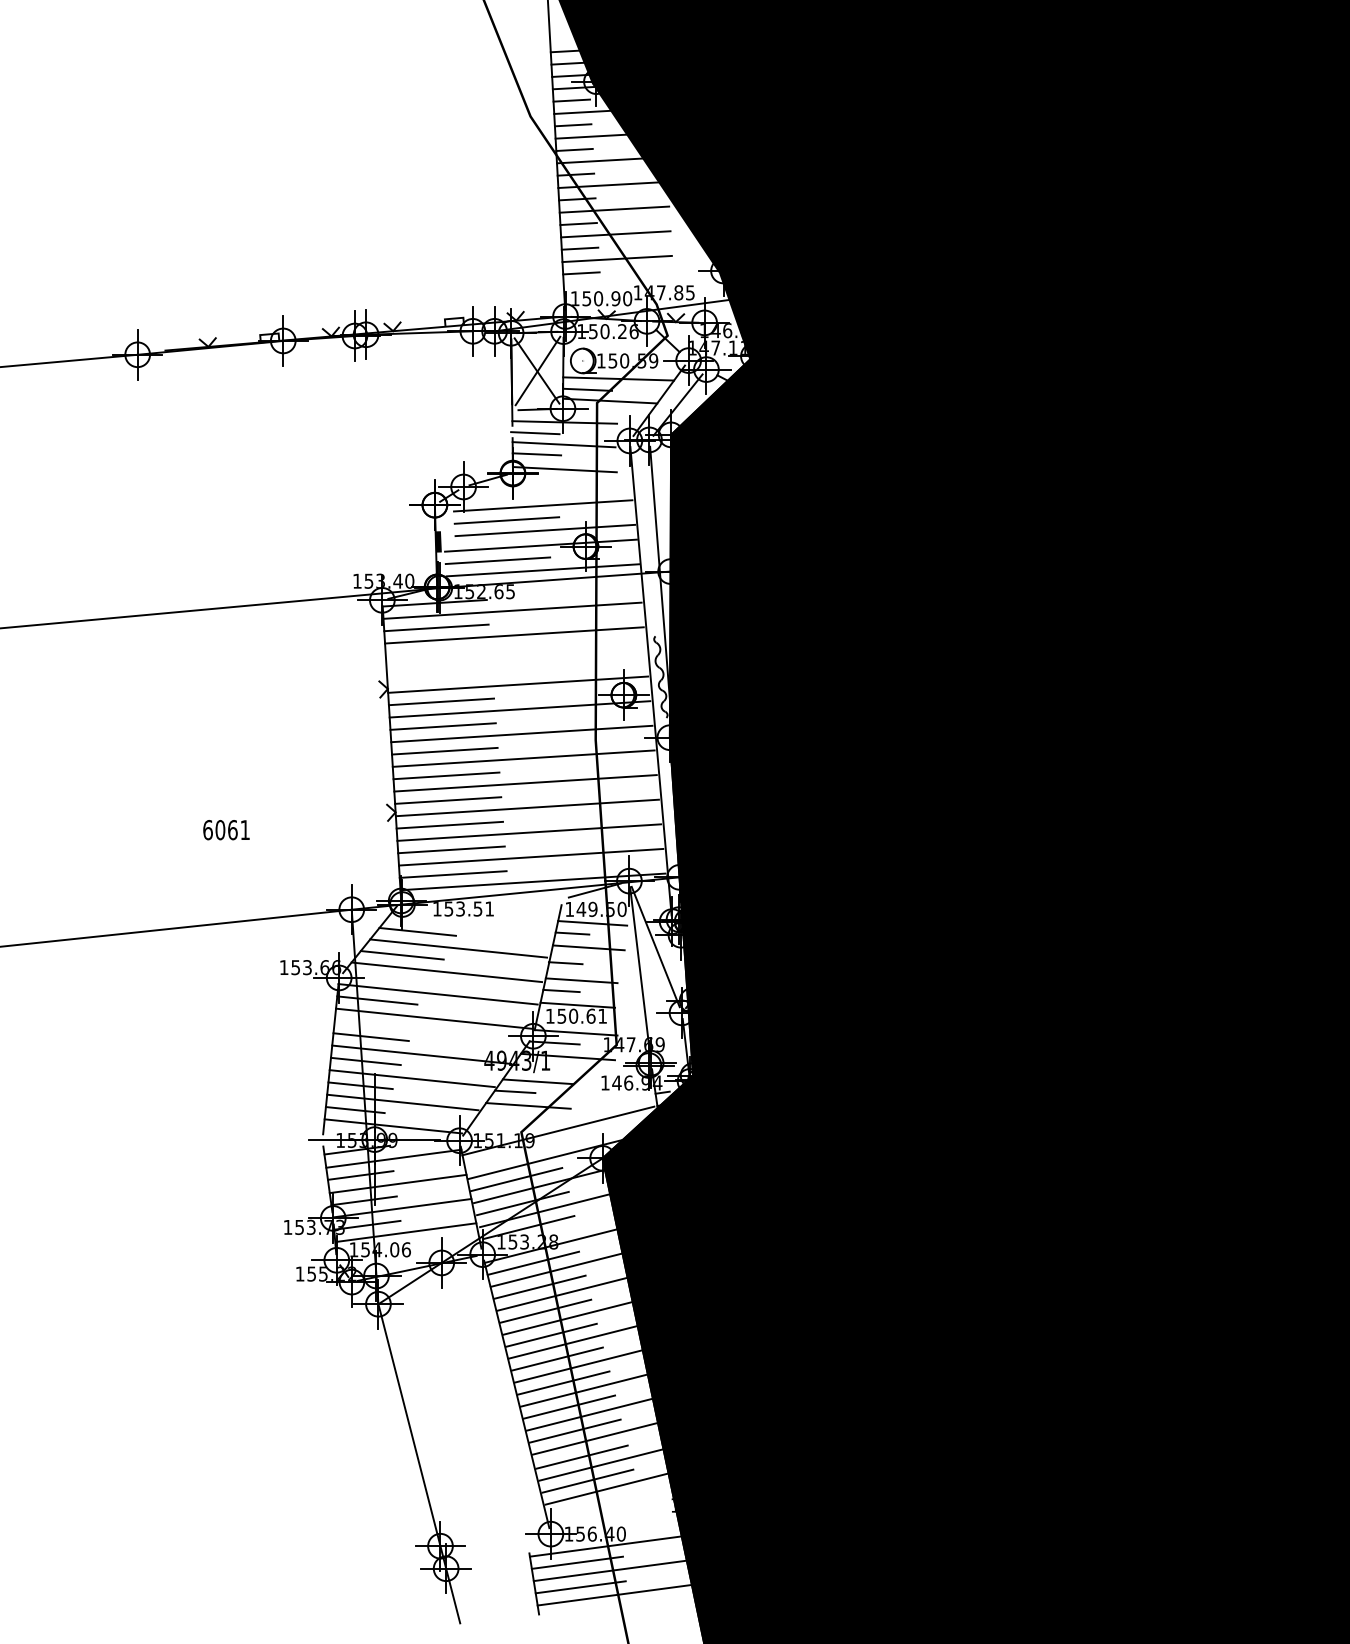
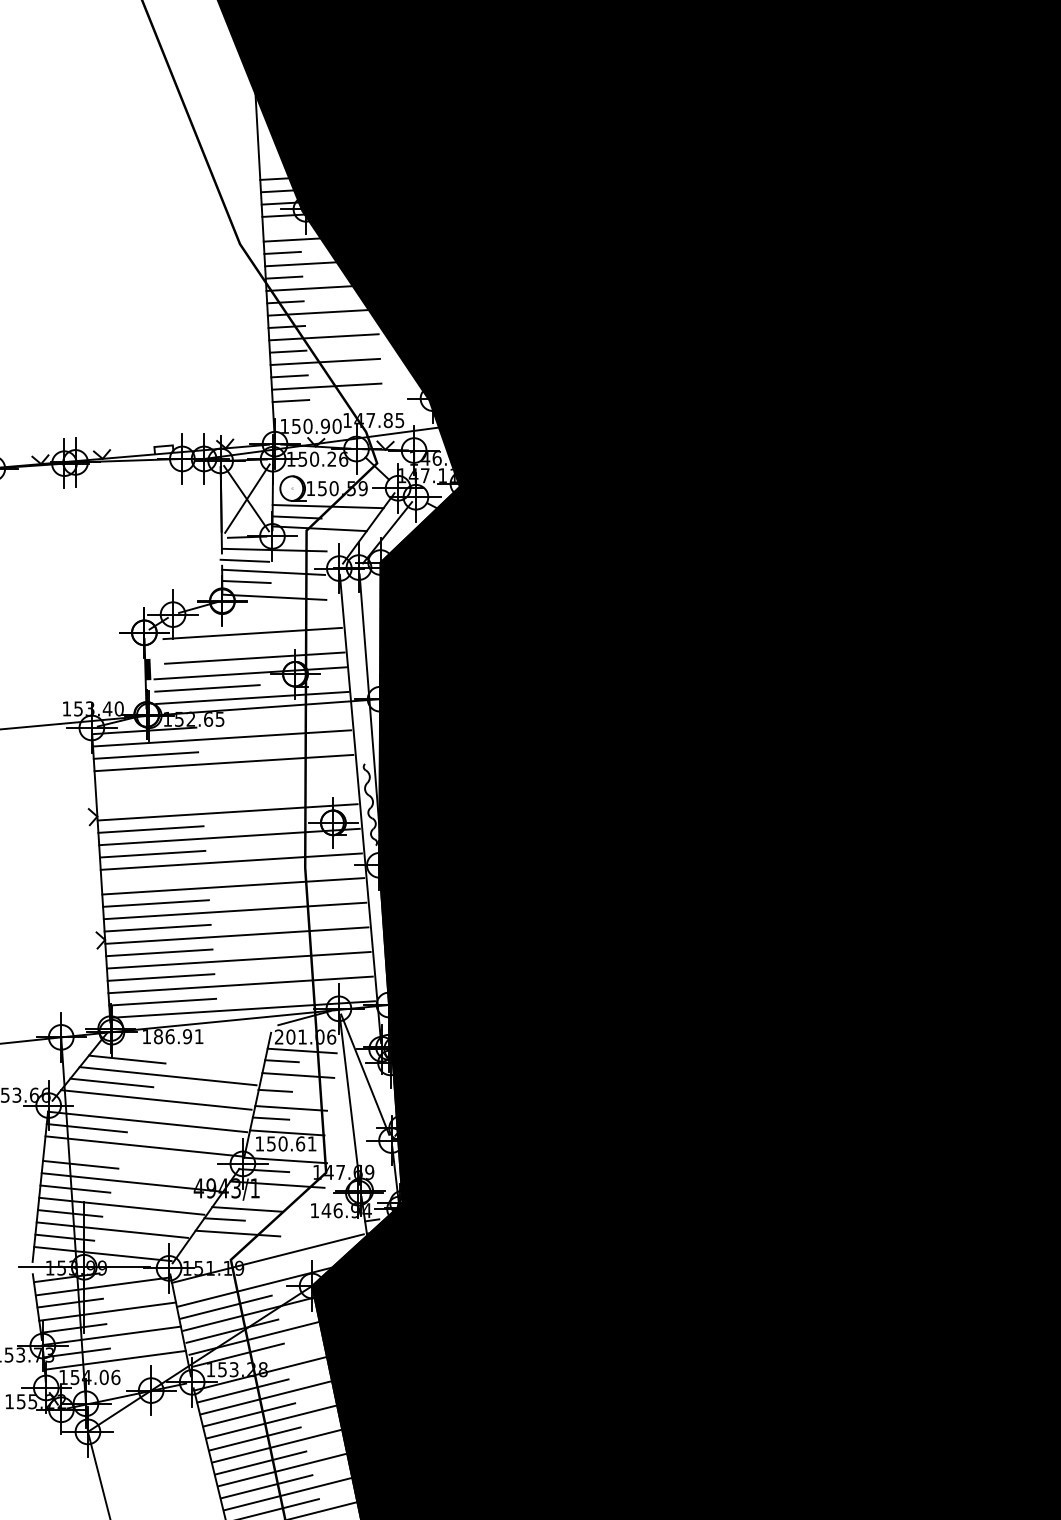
line: (571, 100) -> (281, 228), removed
line: (506, 520) -> (216, 648), removed
line: (444, 750) -> (154, 878), removed
text: (463, 908) -> (173, 1036), 153.51 -> 186.91
text: (595, 909) -> (305, 1037), 149.50 -> 201.06

